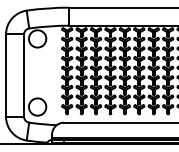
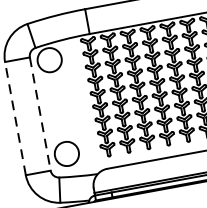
line: (6, 75) -> (16, 118), solid -> dashed
line: (24, 76) -> (41, 115), solid -> dashed

